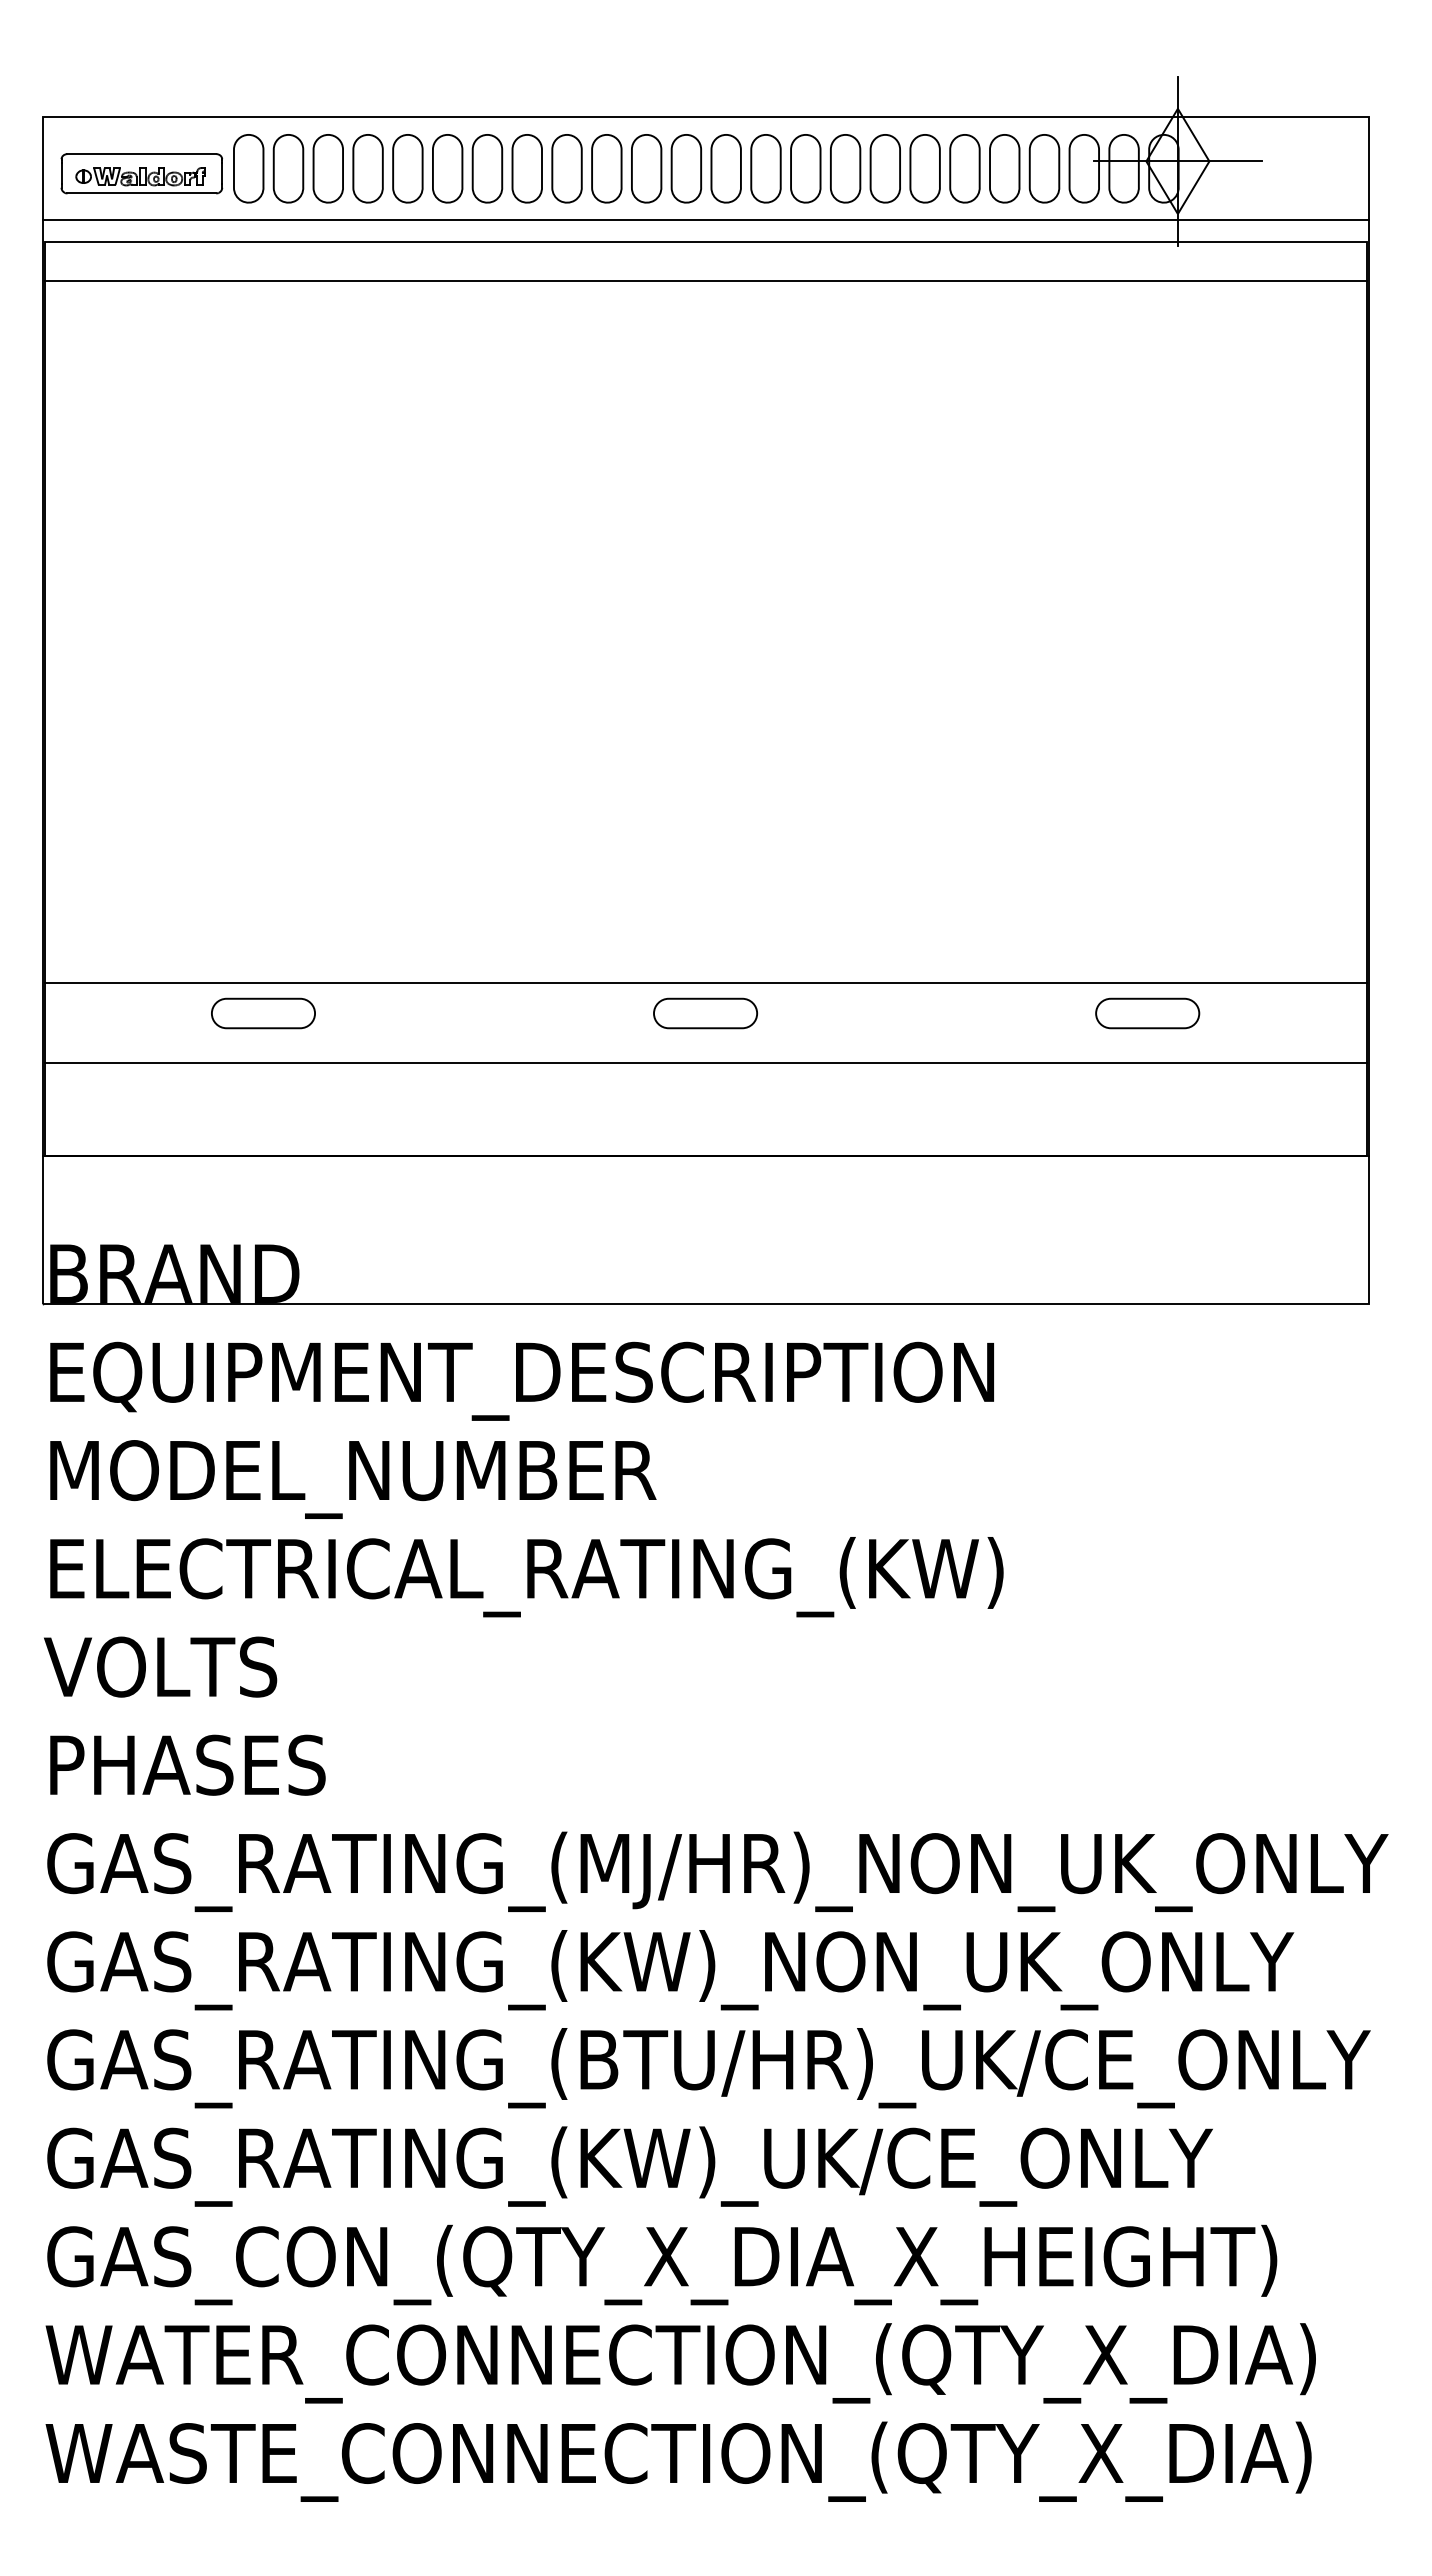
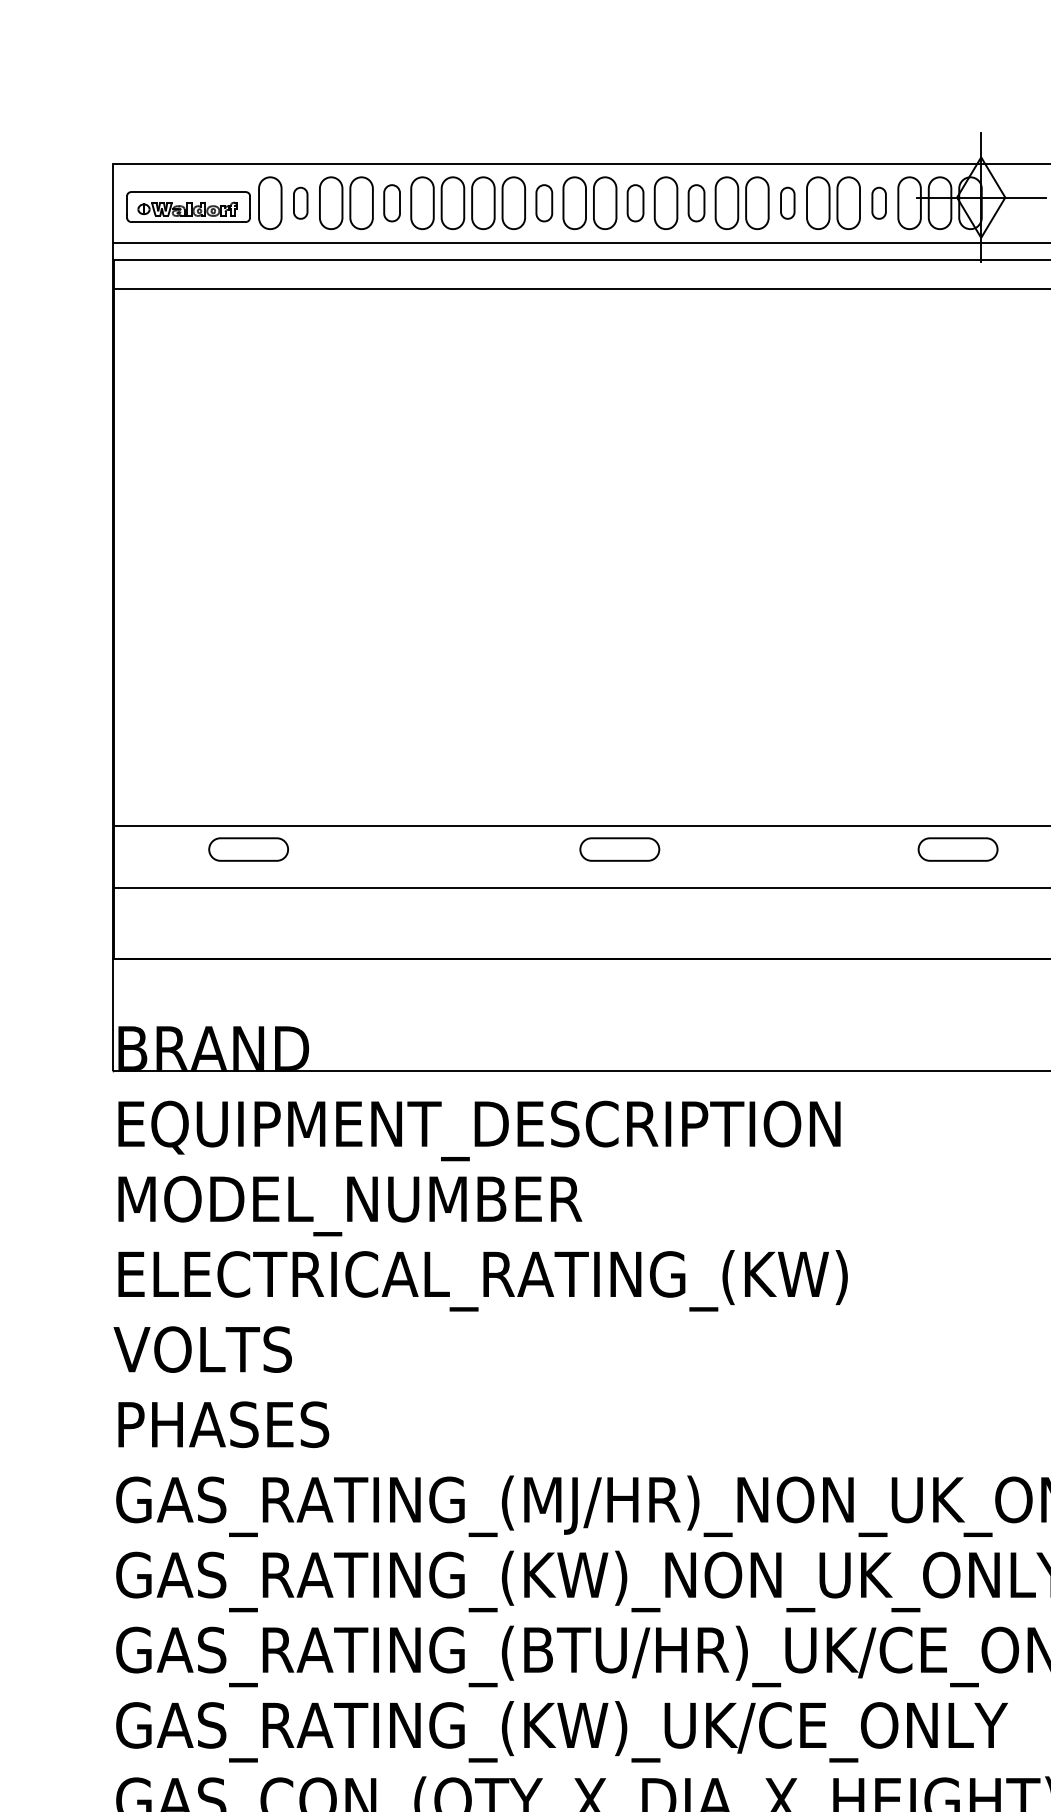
part: (288, 168) -> (300, 203), size x0.6
part: (407, 168) -> (391, 203), size x0.7
part: (606, 168) -> (544, 203), size x0.7
part: (725, 168) -> (635, 203), size x0.7
part: (805, 168) -> (696, 203), size x0.7
part: (924, 168) -> (787, 203), size x0.6
part: (1044, 168) -> (879, 203), size x0.6
part: (263, 1013) -> (248, 849), moved

